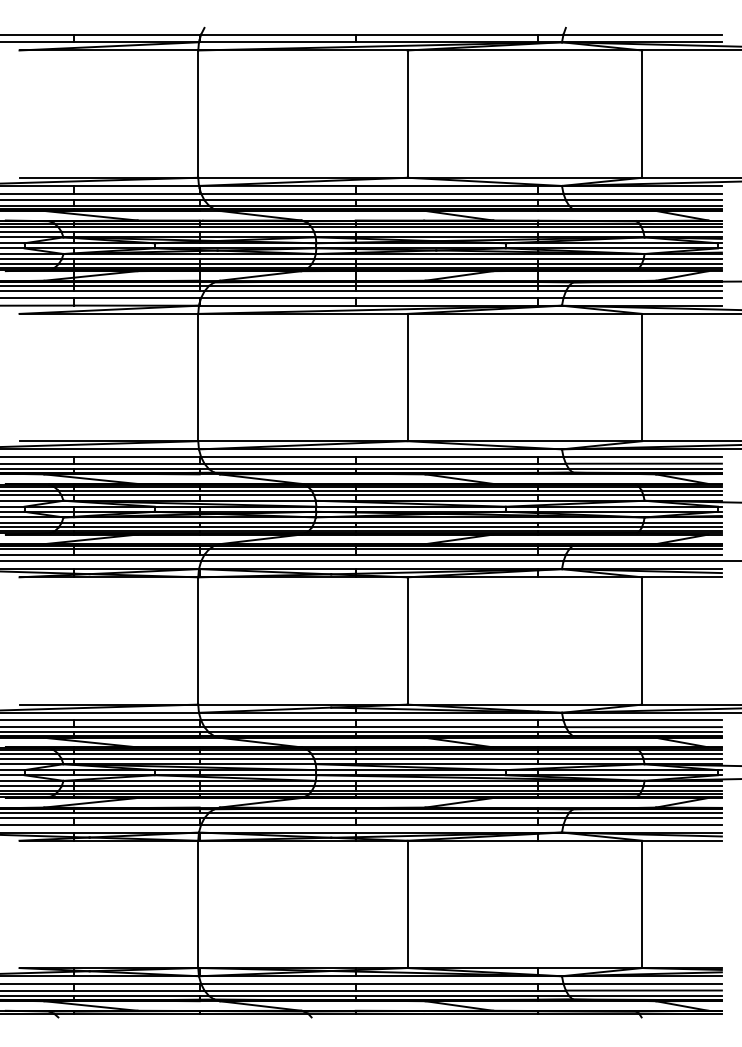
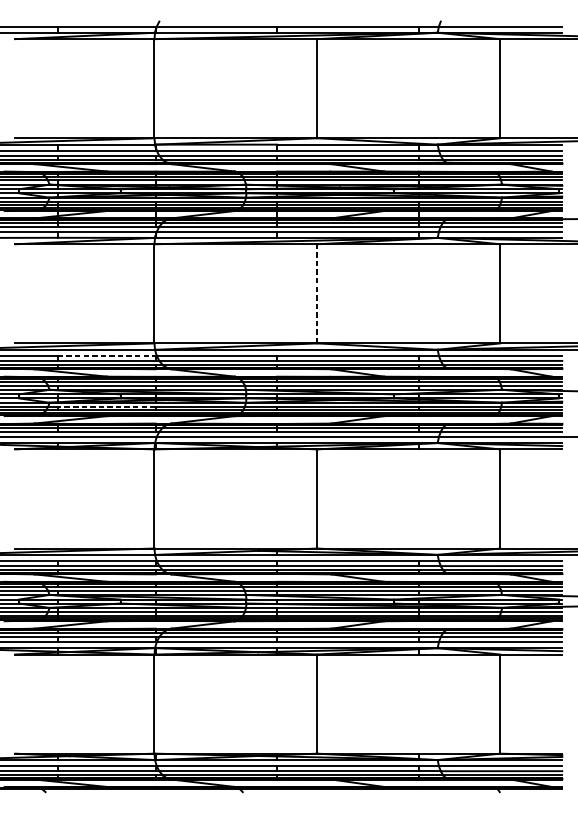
line: (407, 377) -> (317, 293), solid -> dashed
line: (136, 457) -> (106, 356), solid -> dashed
line: (136, 522) -> (106, 406), solid -> dashed

